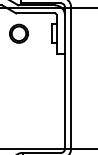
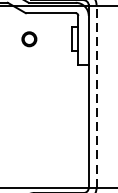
part: (18, 33) -> (28, 39), size x0.6
line: (71, 78) -> (97, 97), solid -> dashed

